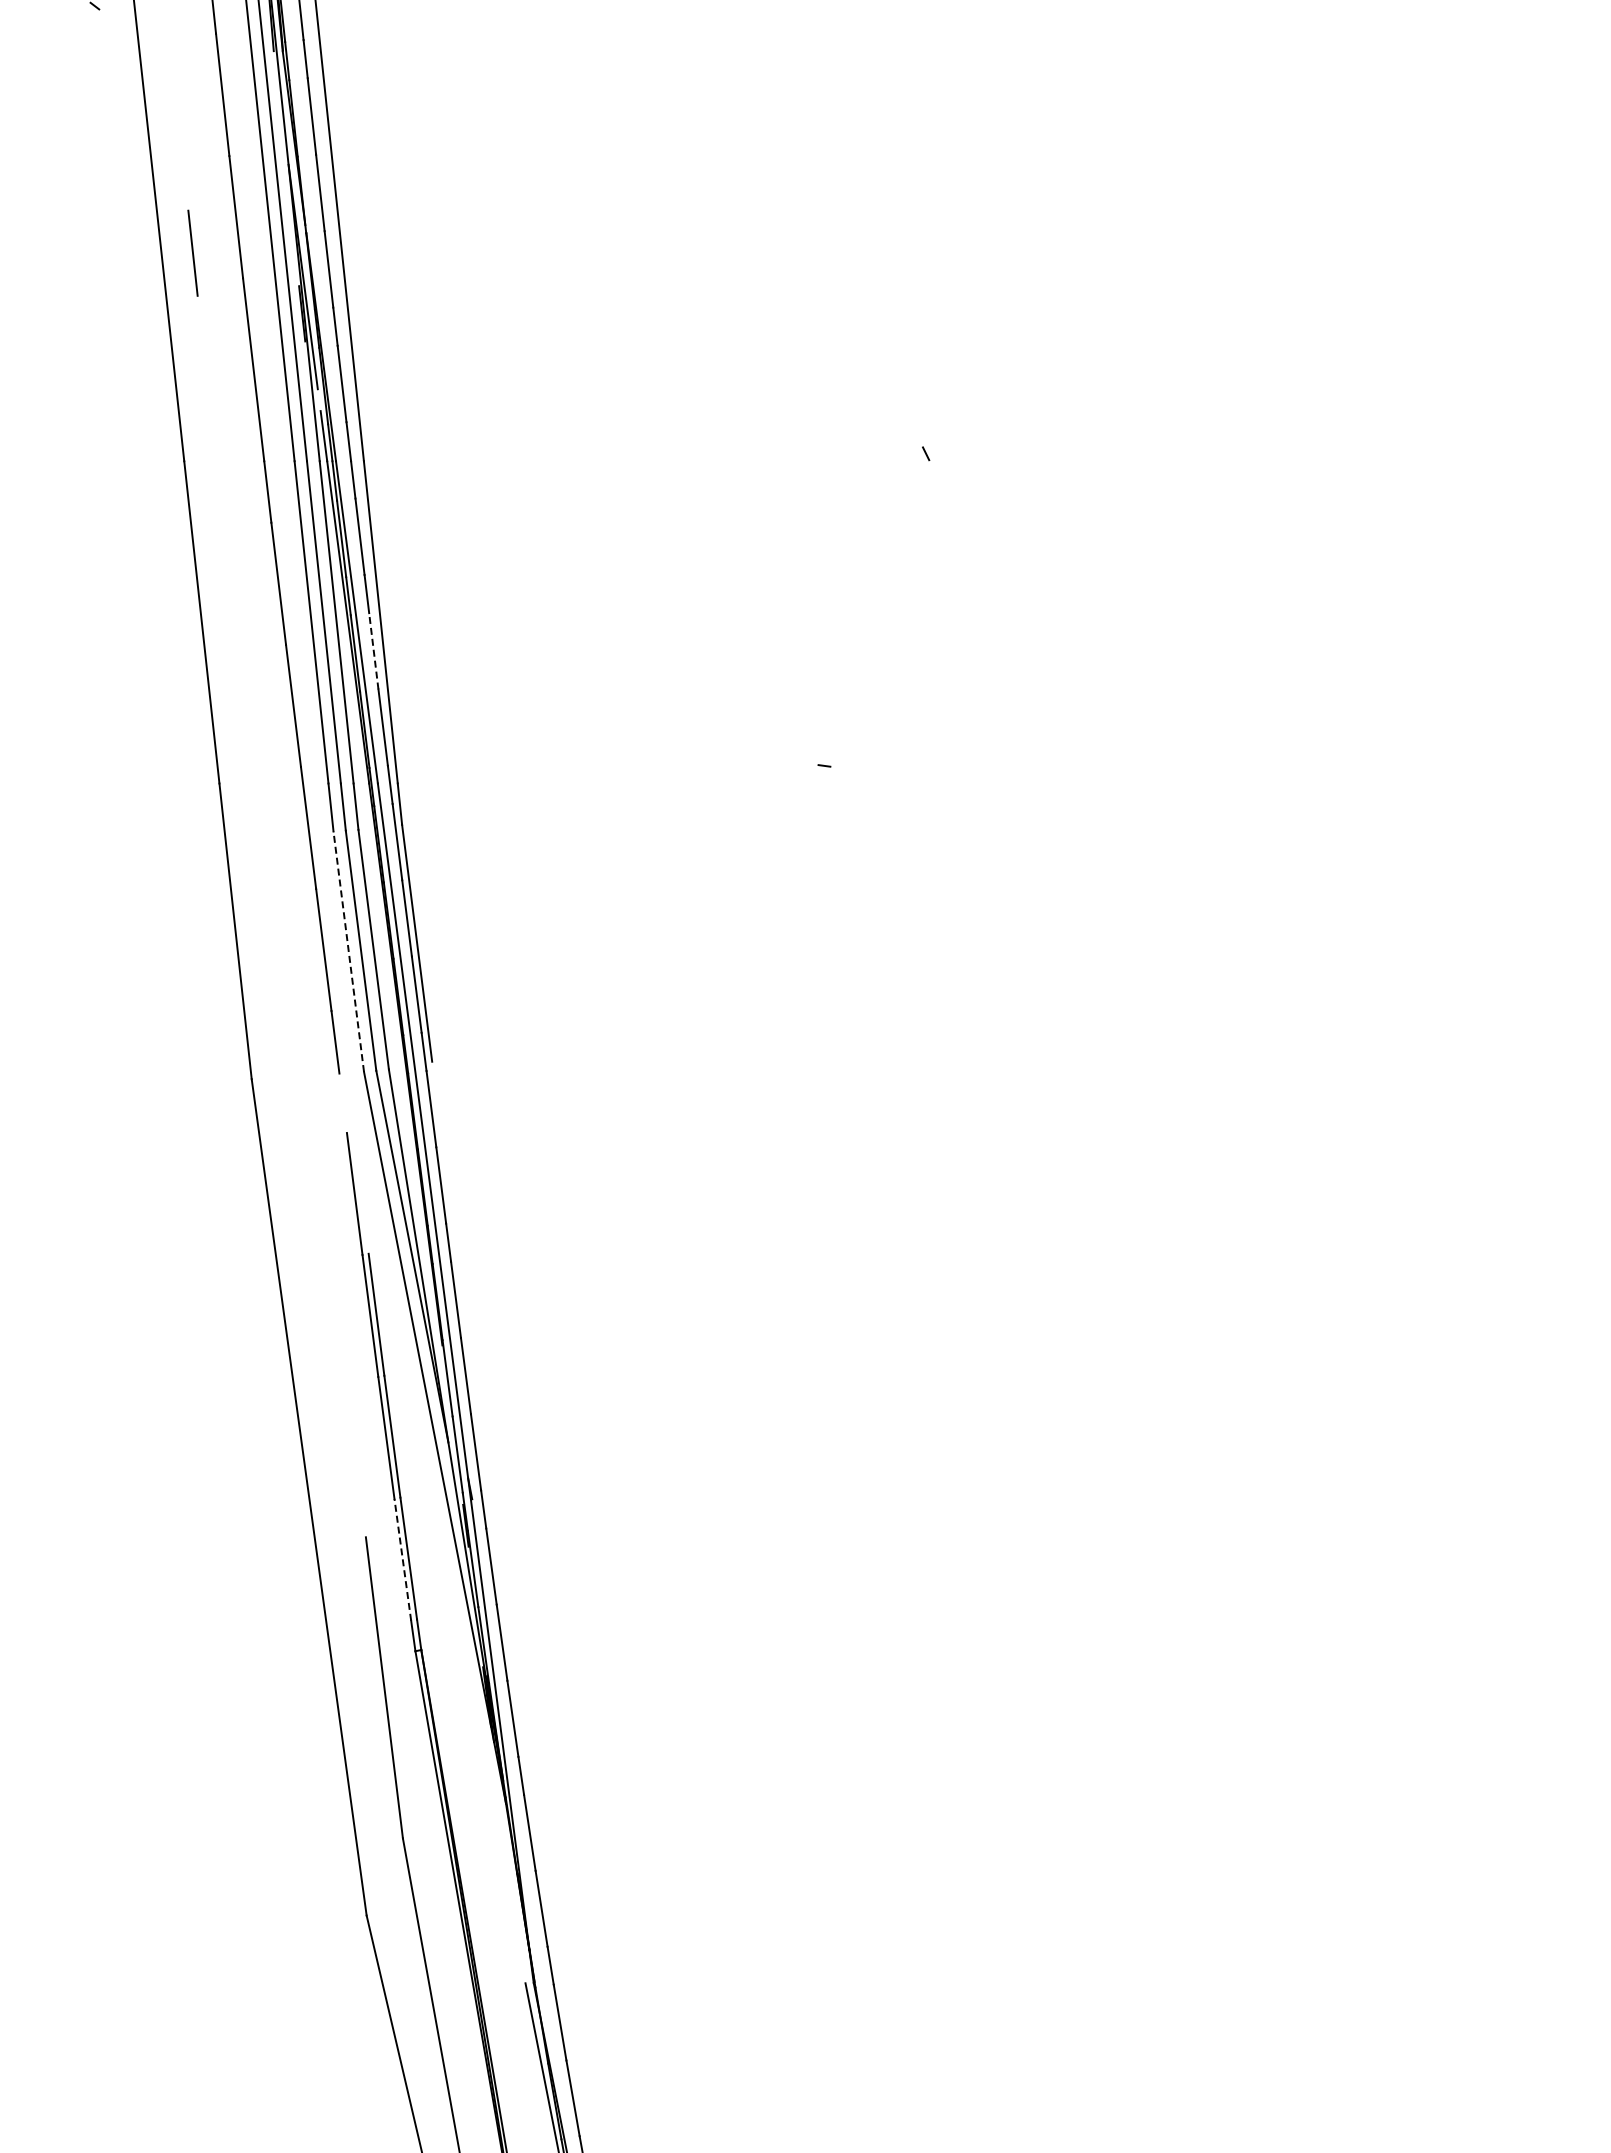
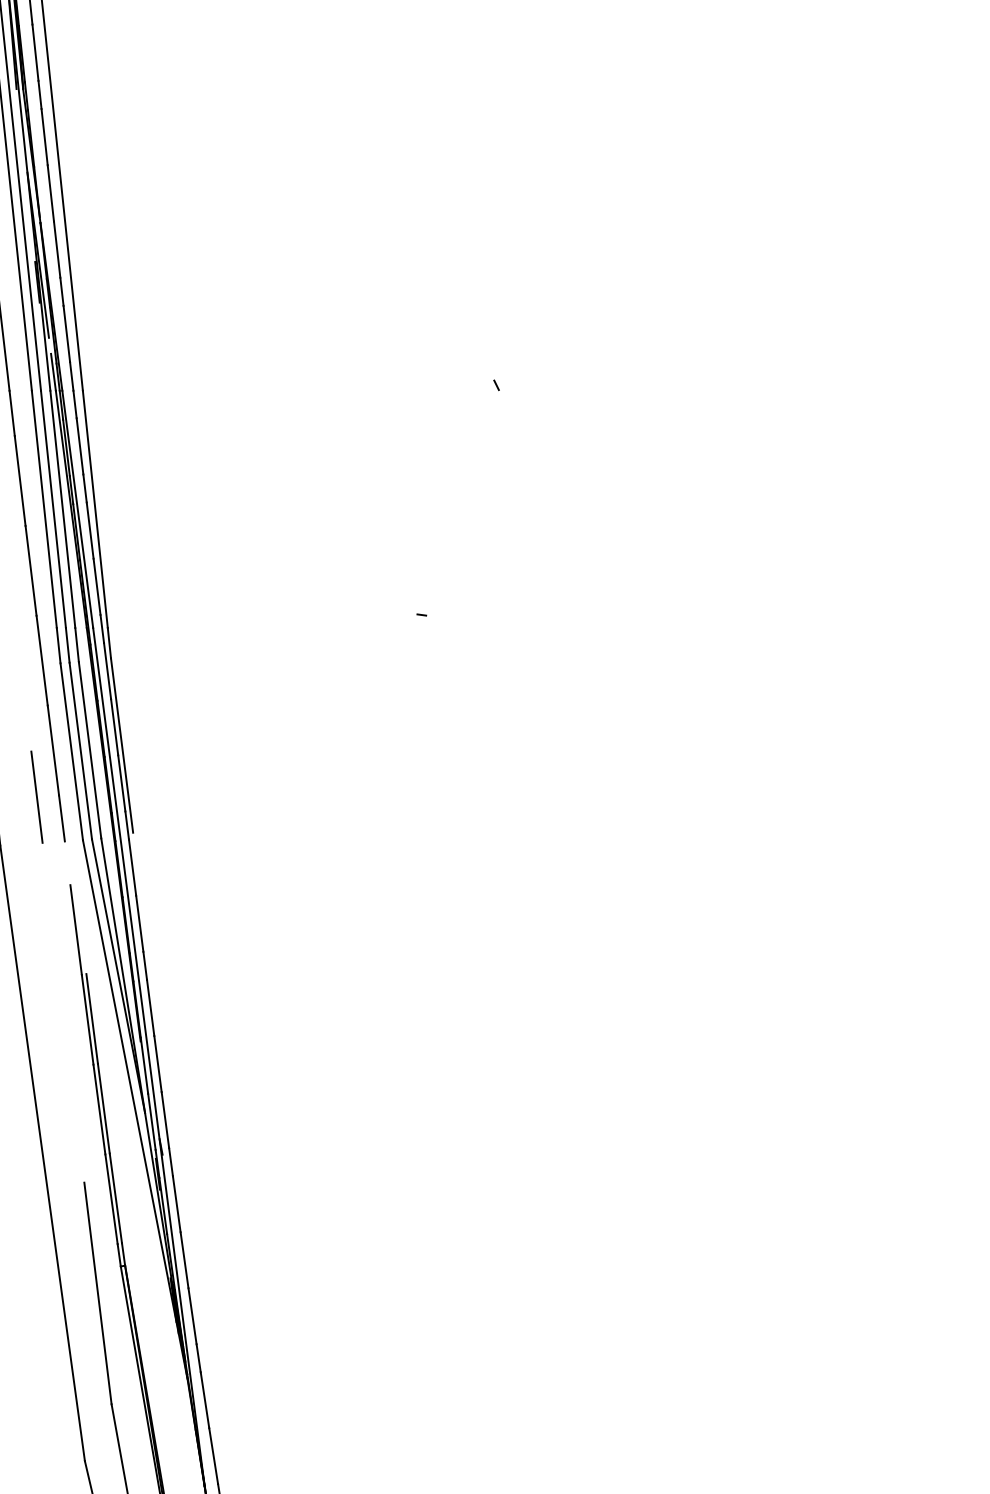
line: (373, 650) -> (89, 530), dashed -> solid
line: (348, 951) -> (71, 751), dashed -> solid
line: (301, 1013) -> (36, 797), added
line: (402, 1559) -> (111, 1199), dashed -> solid

